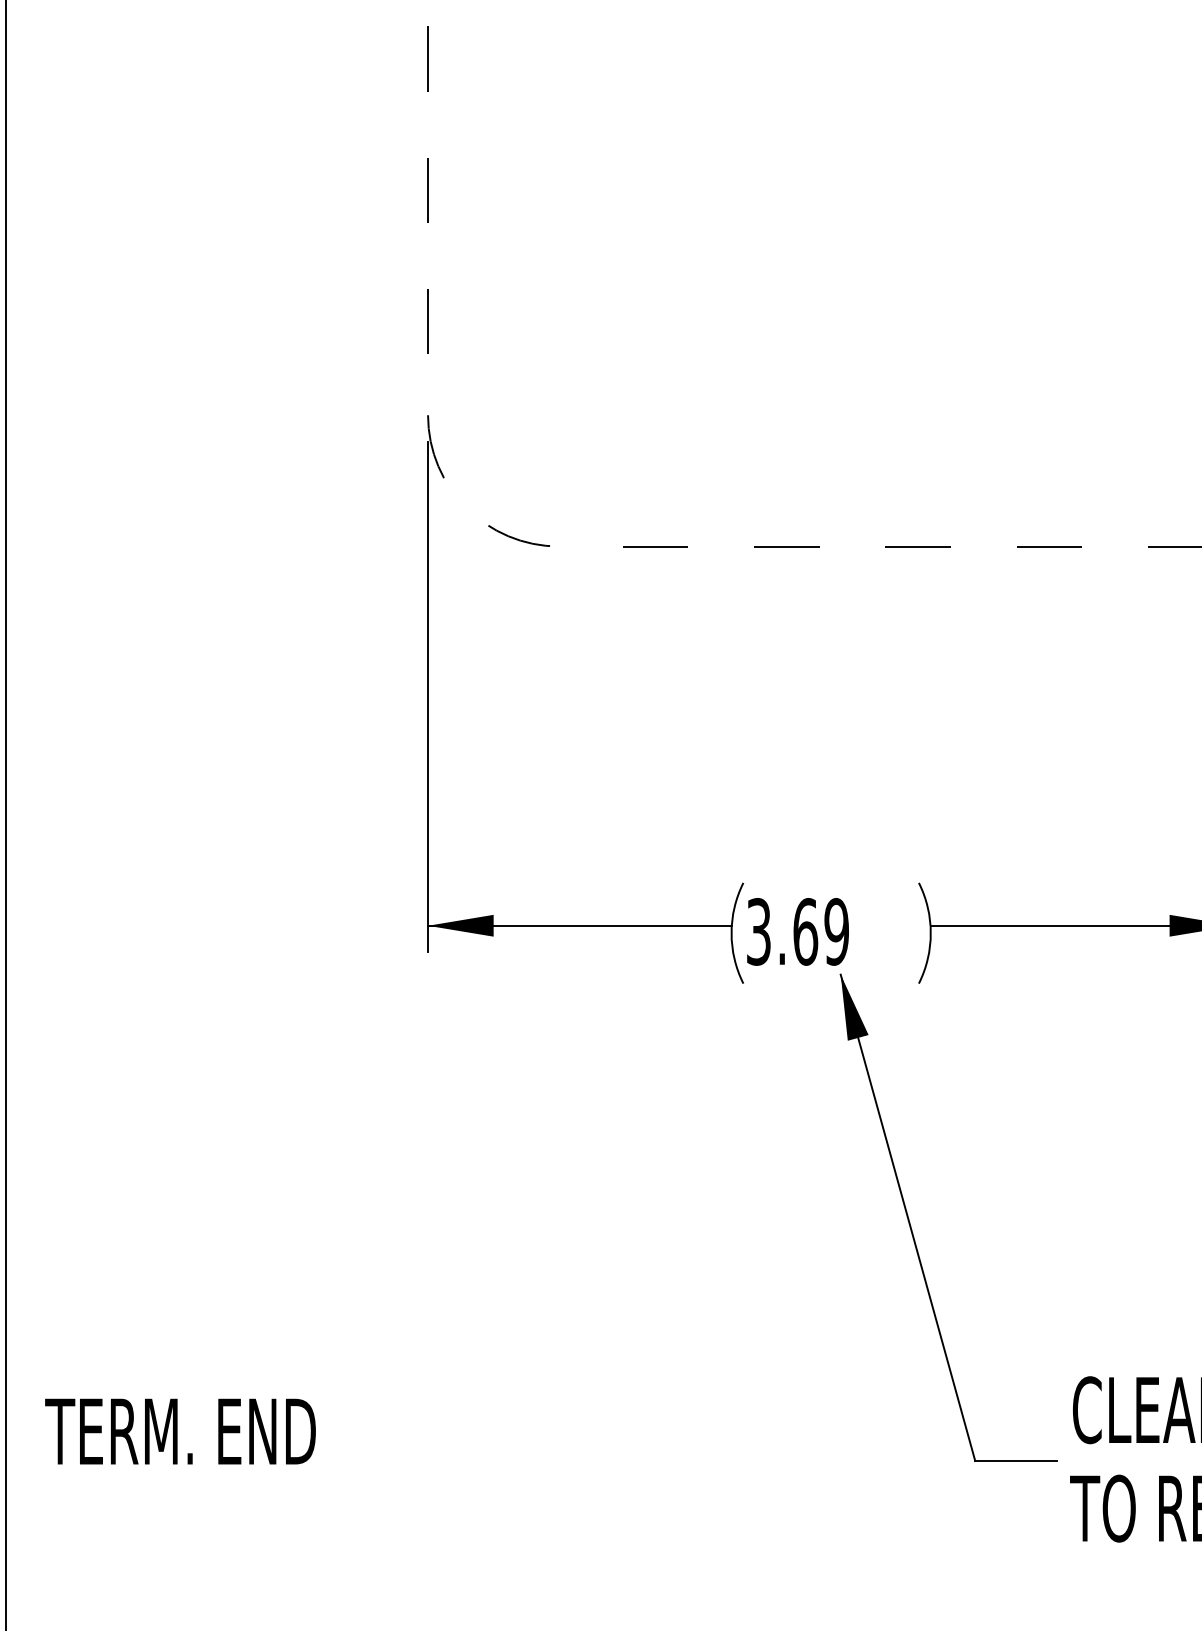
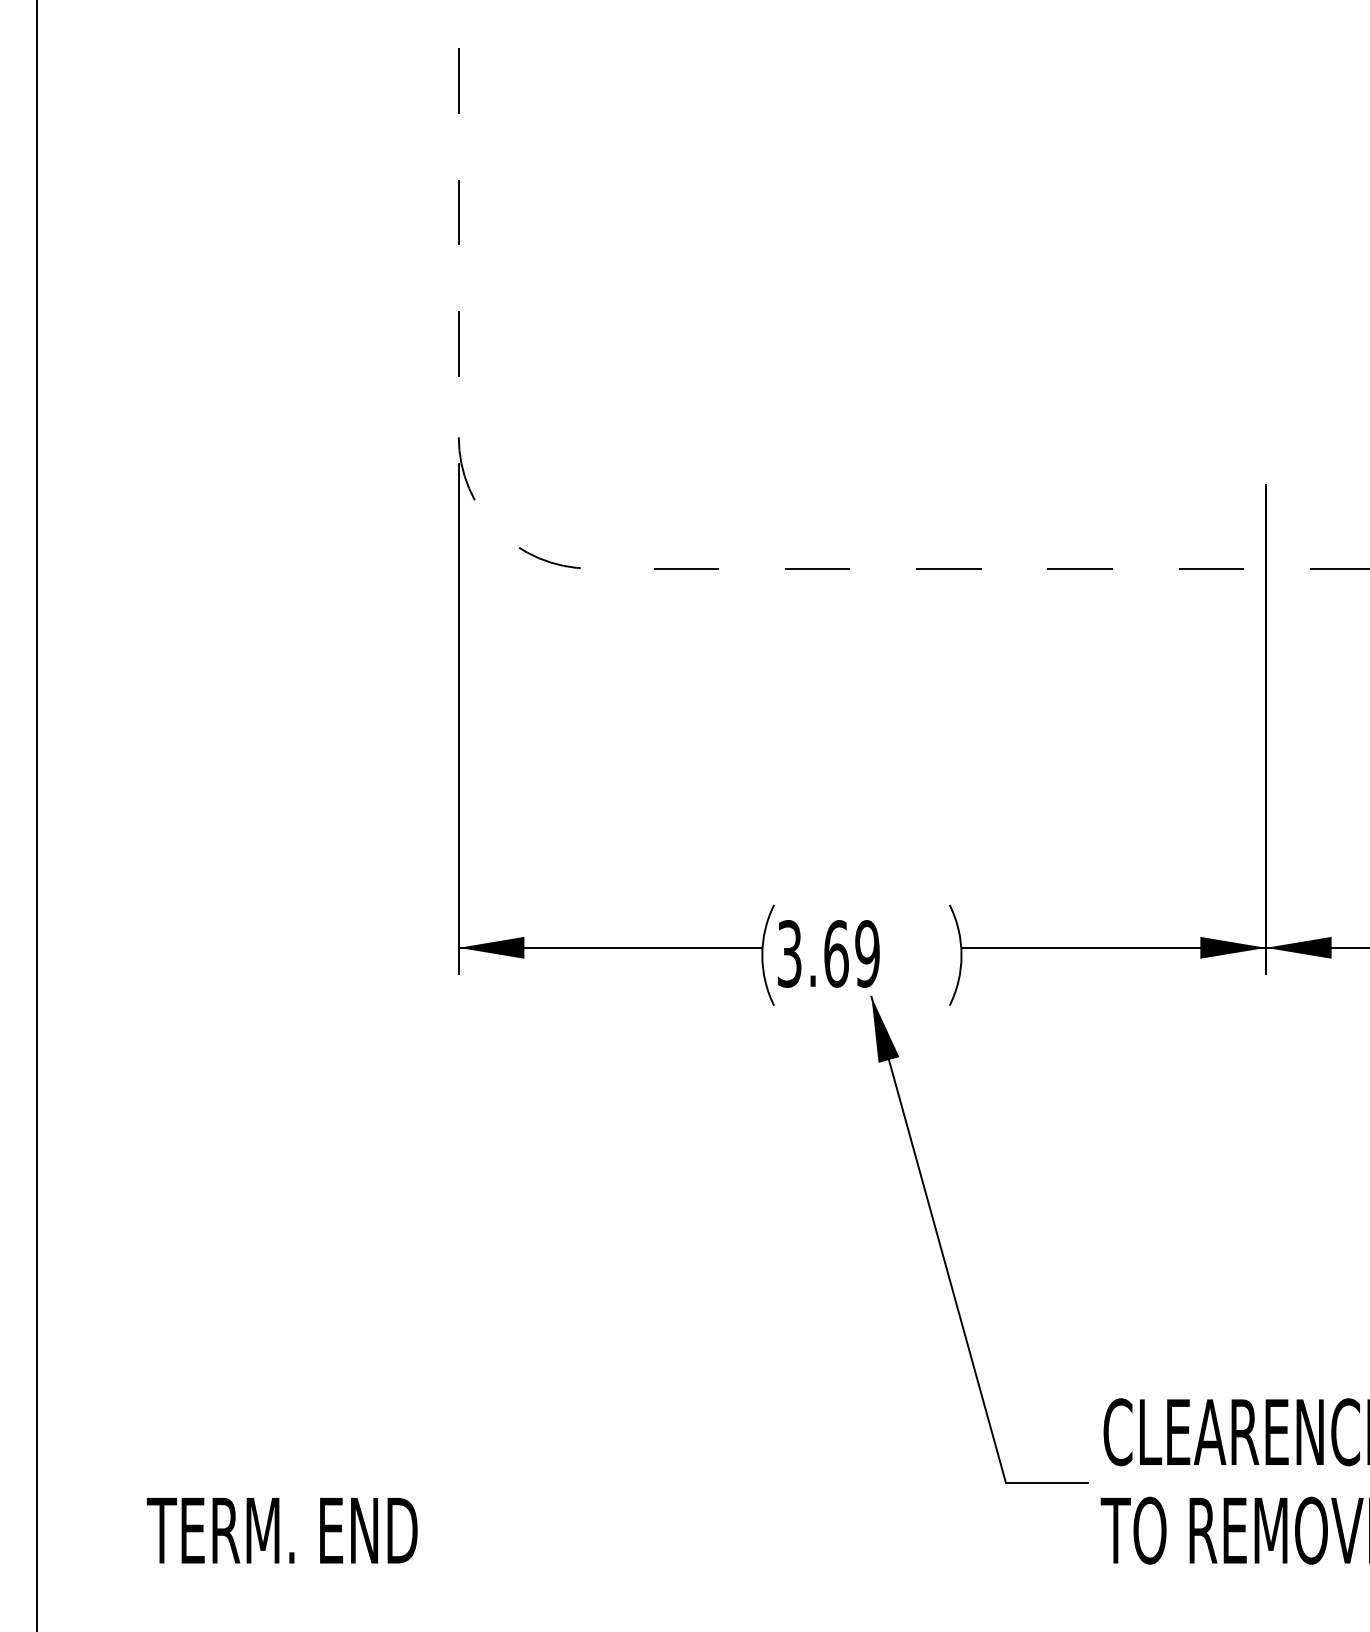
text: (179, 1431) -> (281, 1530), moved

